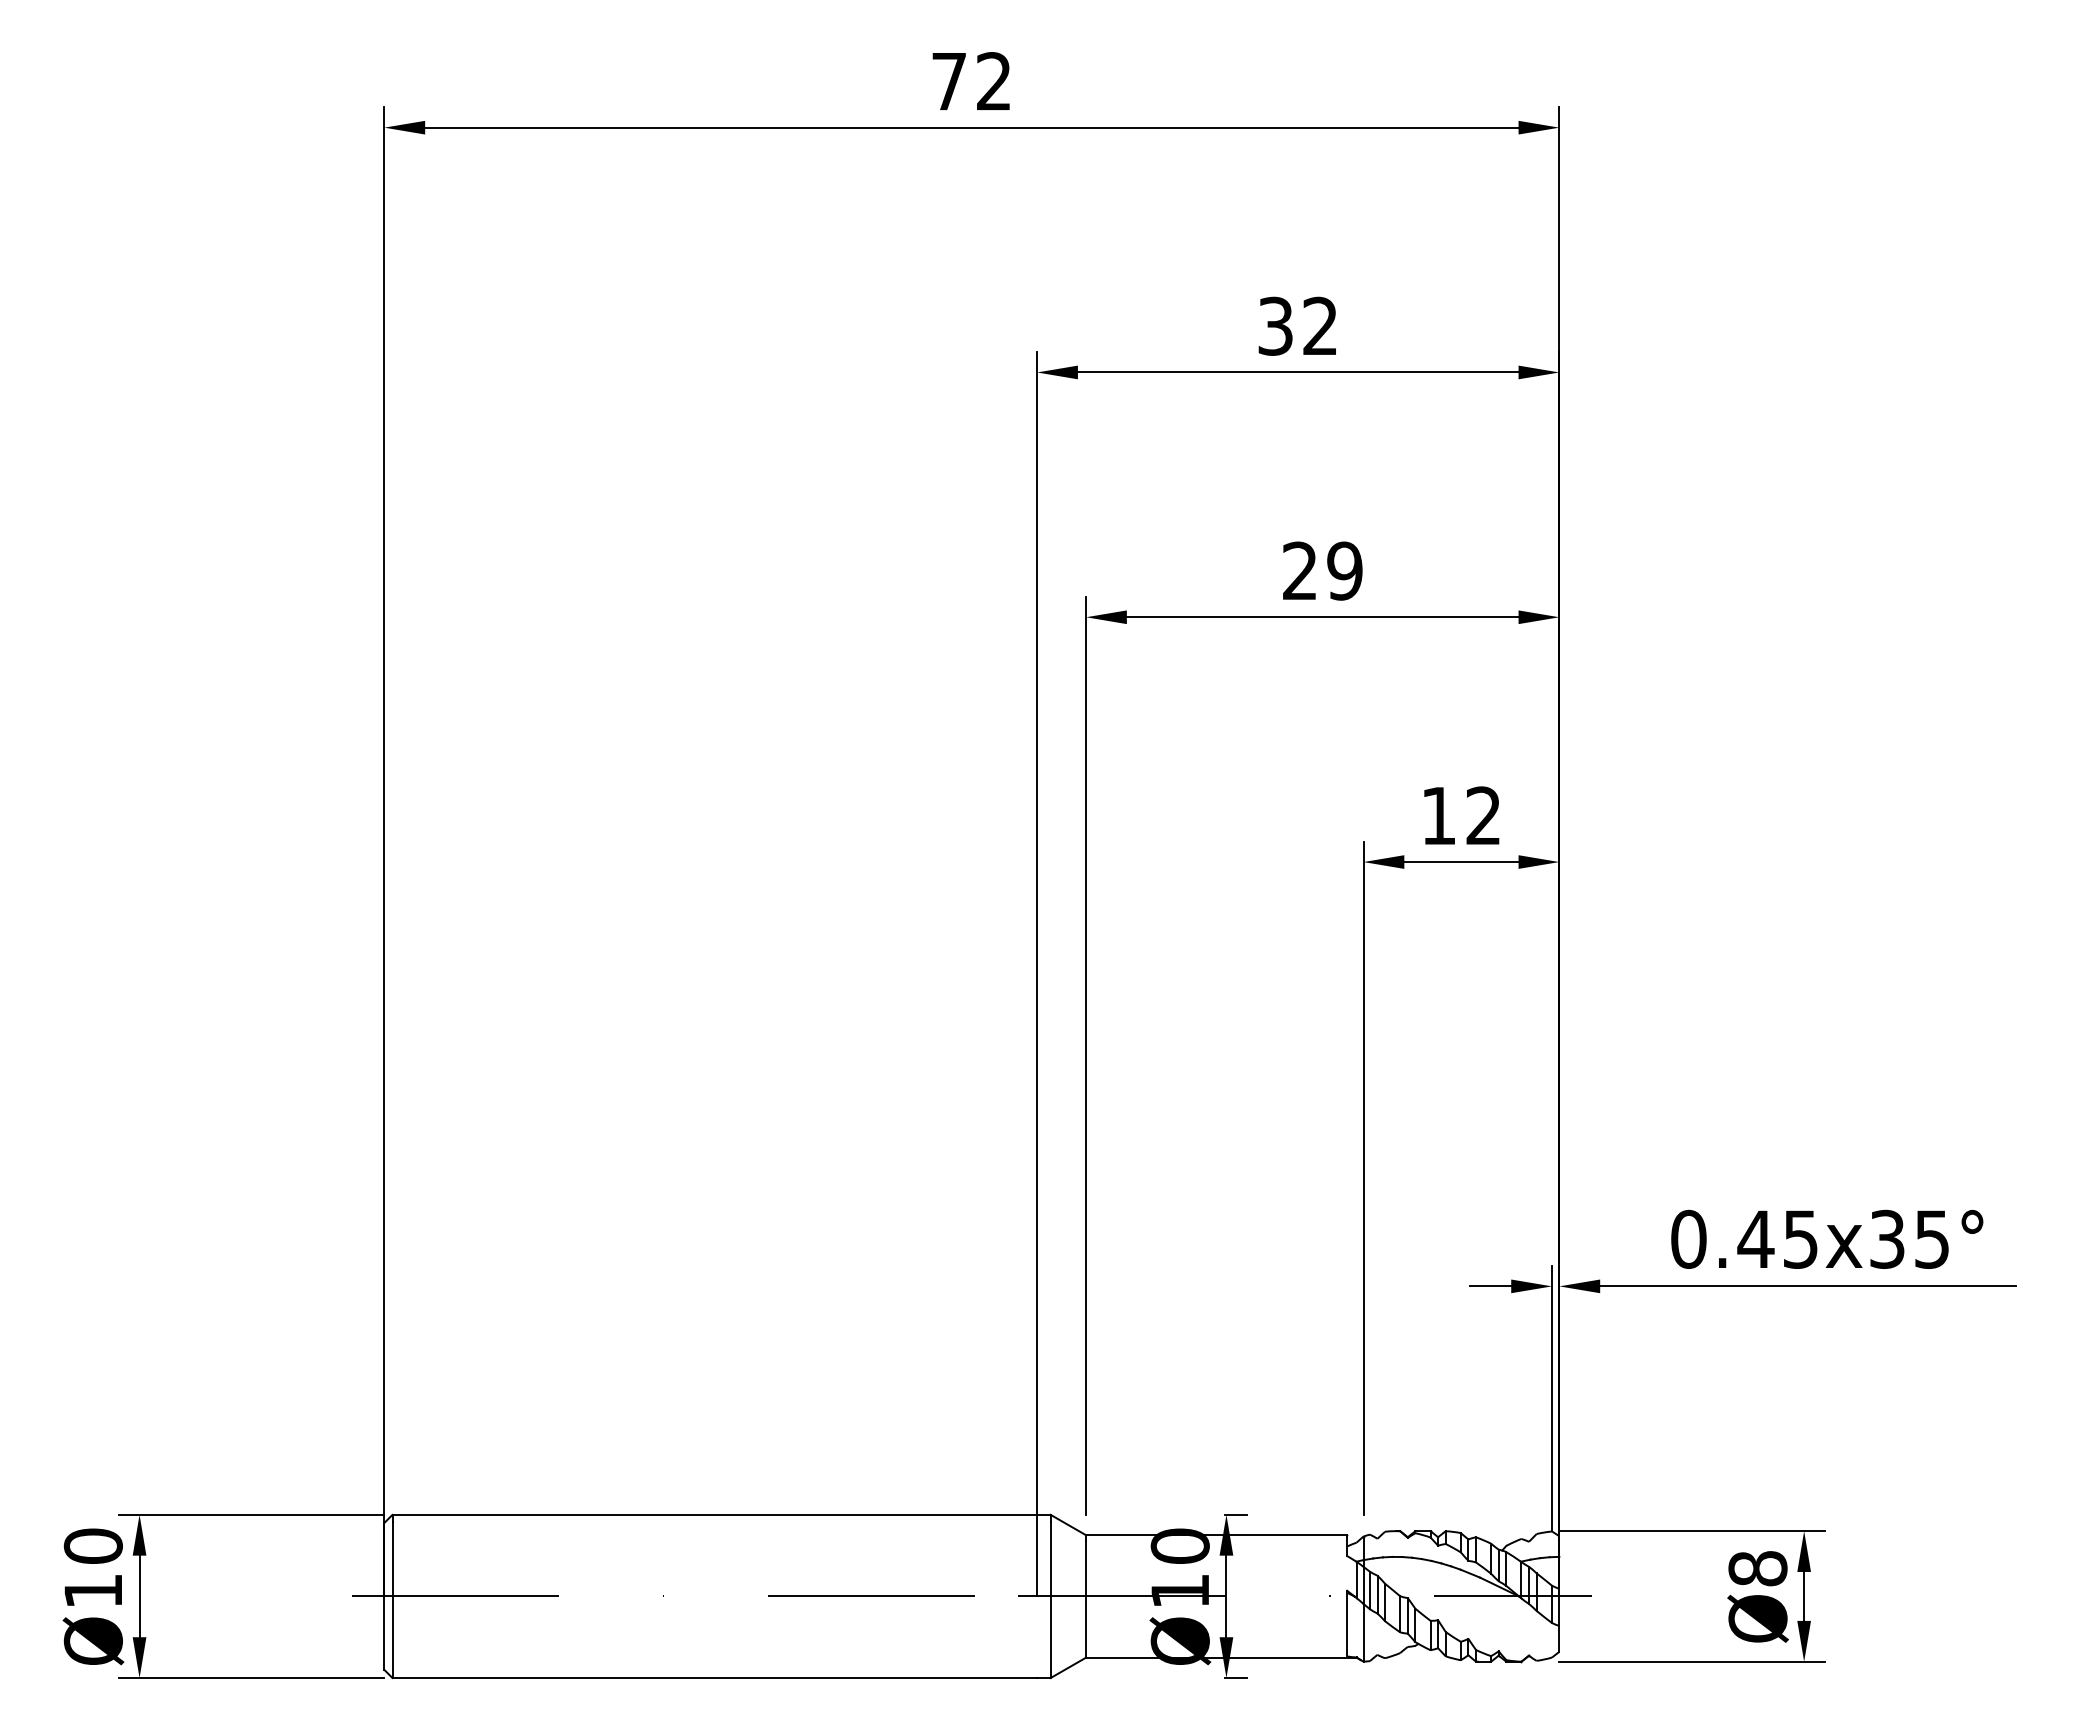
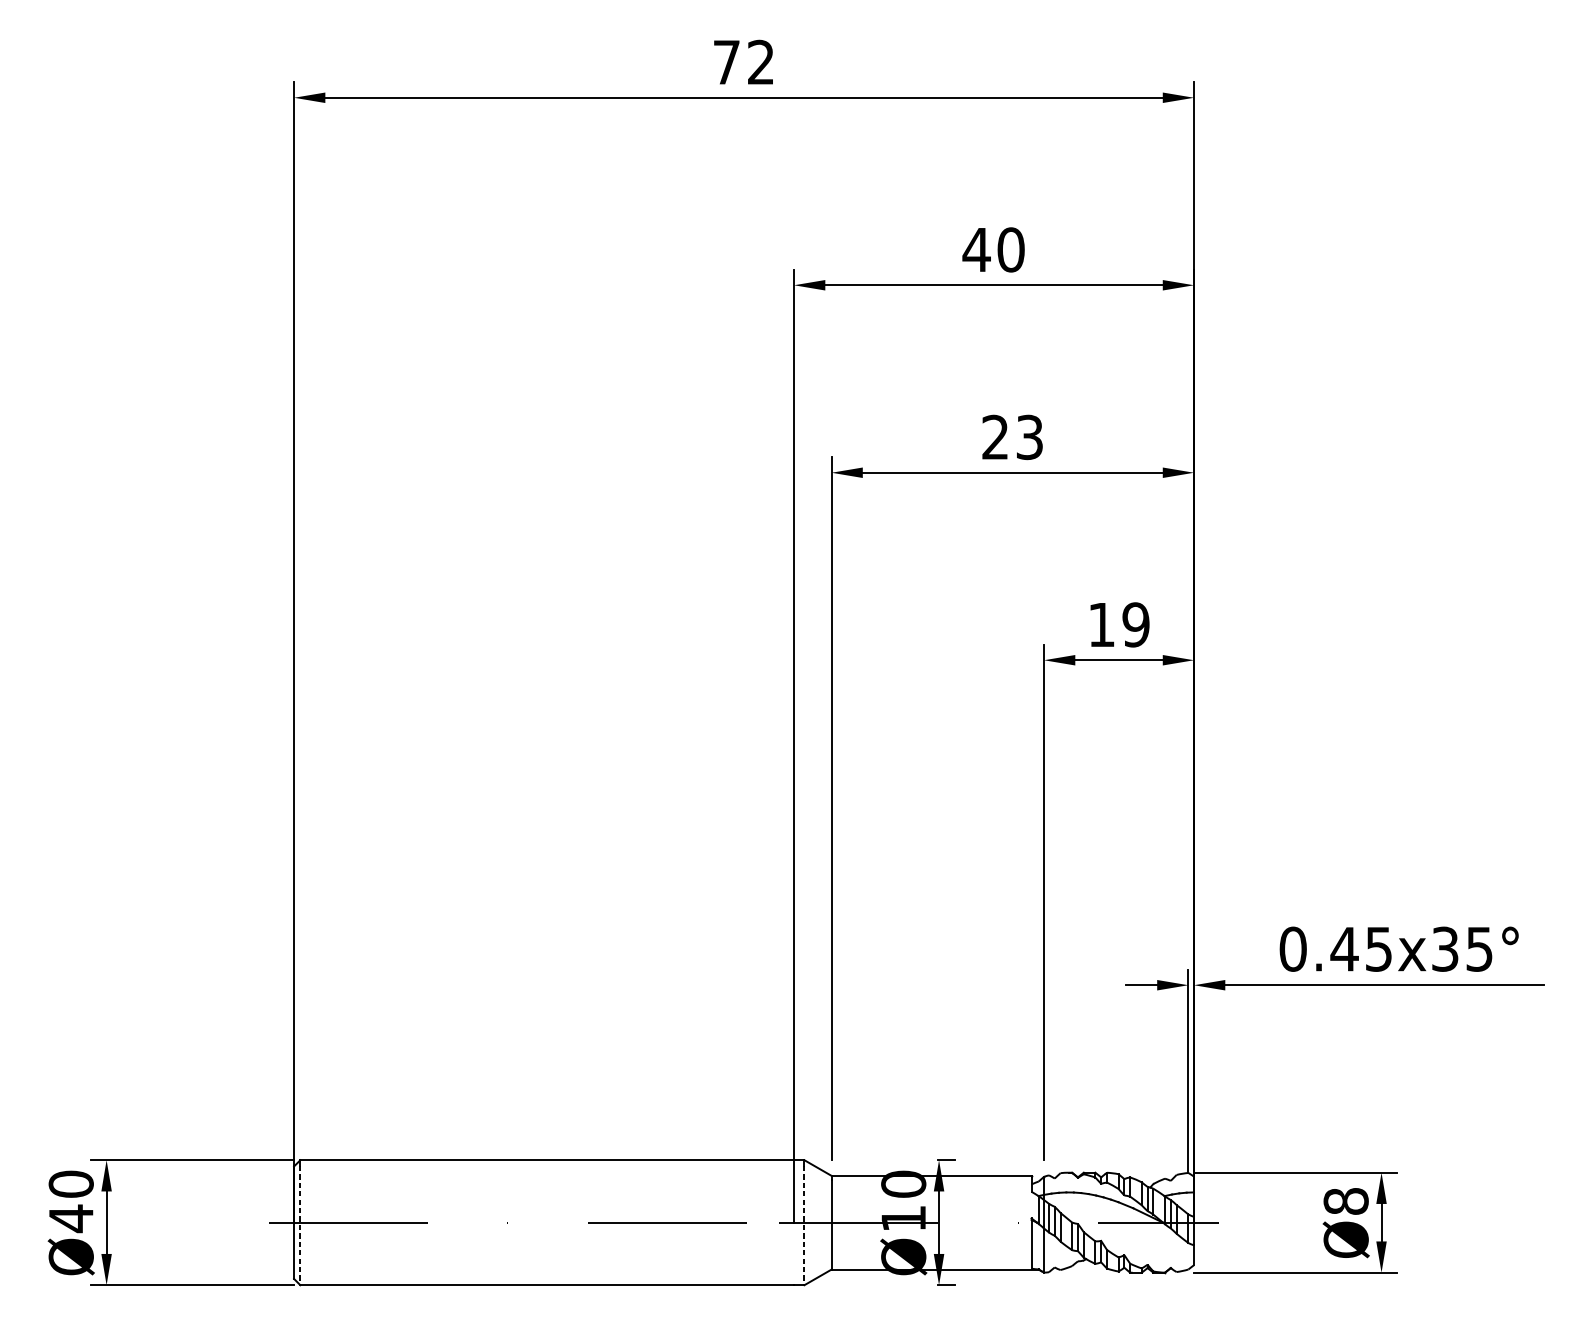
text: (1297, 325) -> (993, 249), 32 -> 40
text: (1344, 570) -> (1029, 436), 29 -> 23
text: (1483, 815) -> (1135, 624), 12 -> 19
text: (92, 1591) -> (70, 1218), Ø10 -> Ø40
line: (392, 1600) -> (300, 1225), solid -> dashed
line: (1050, 1600) -> (804, 1225), solid -> dashed

